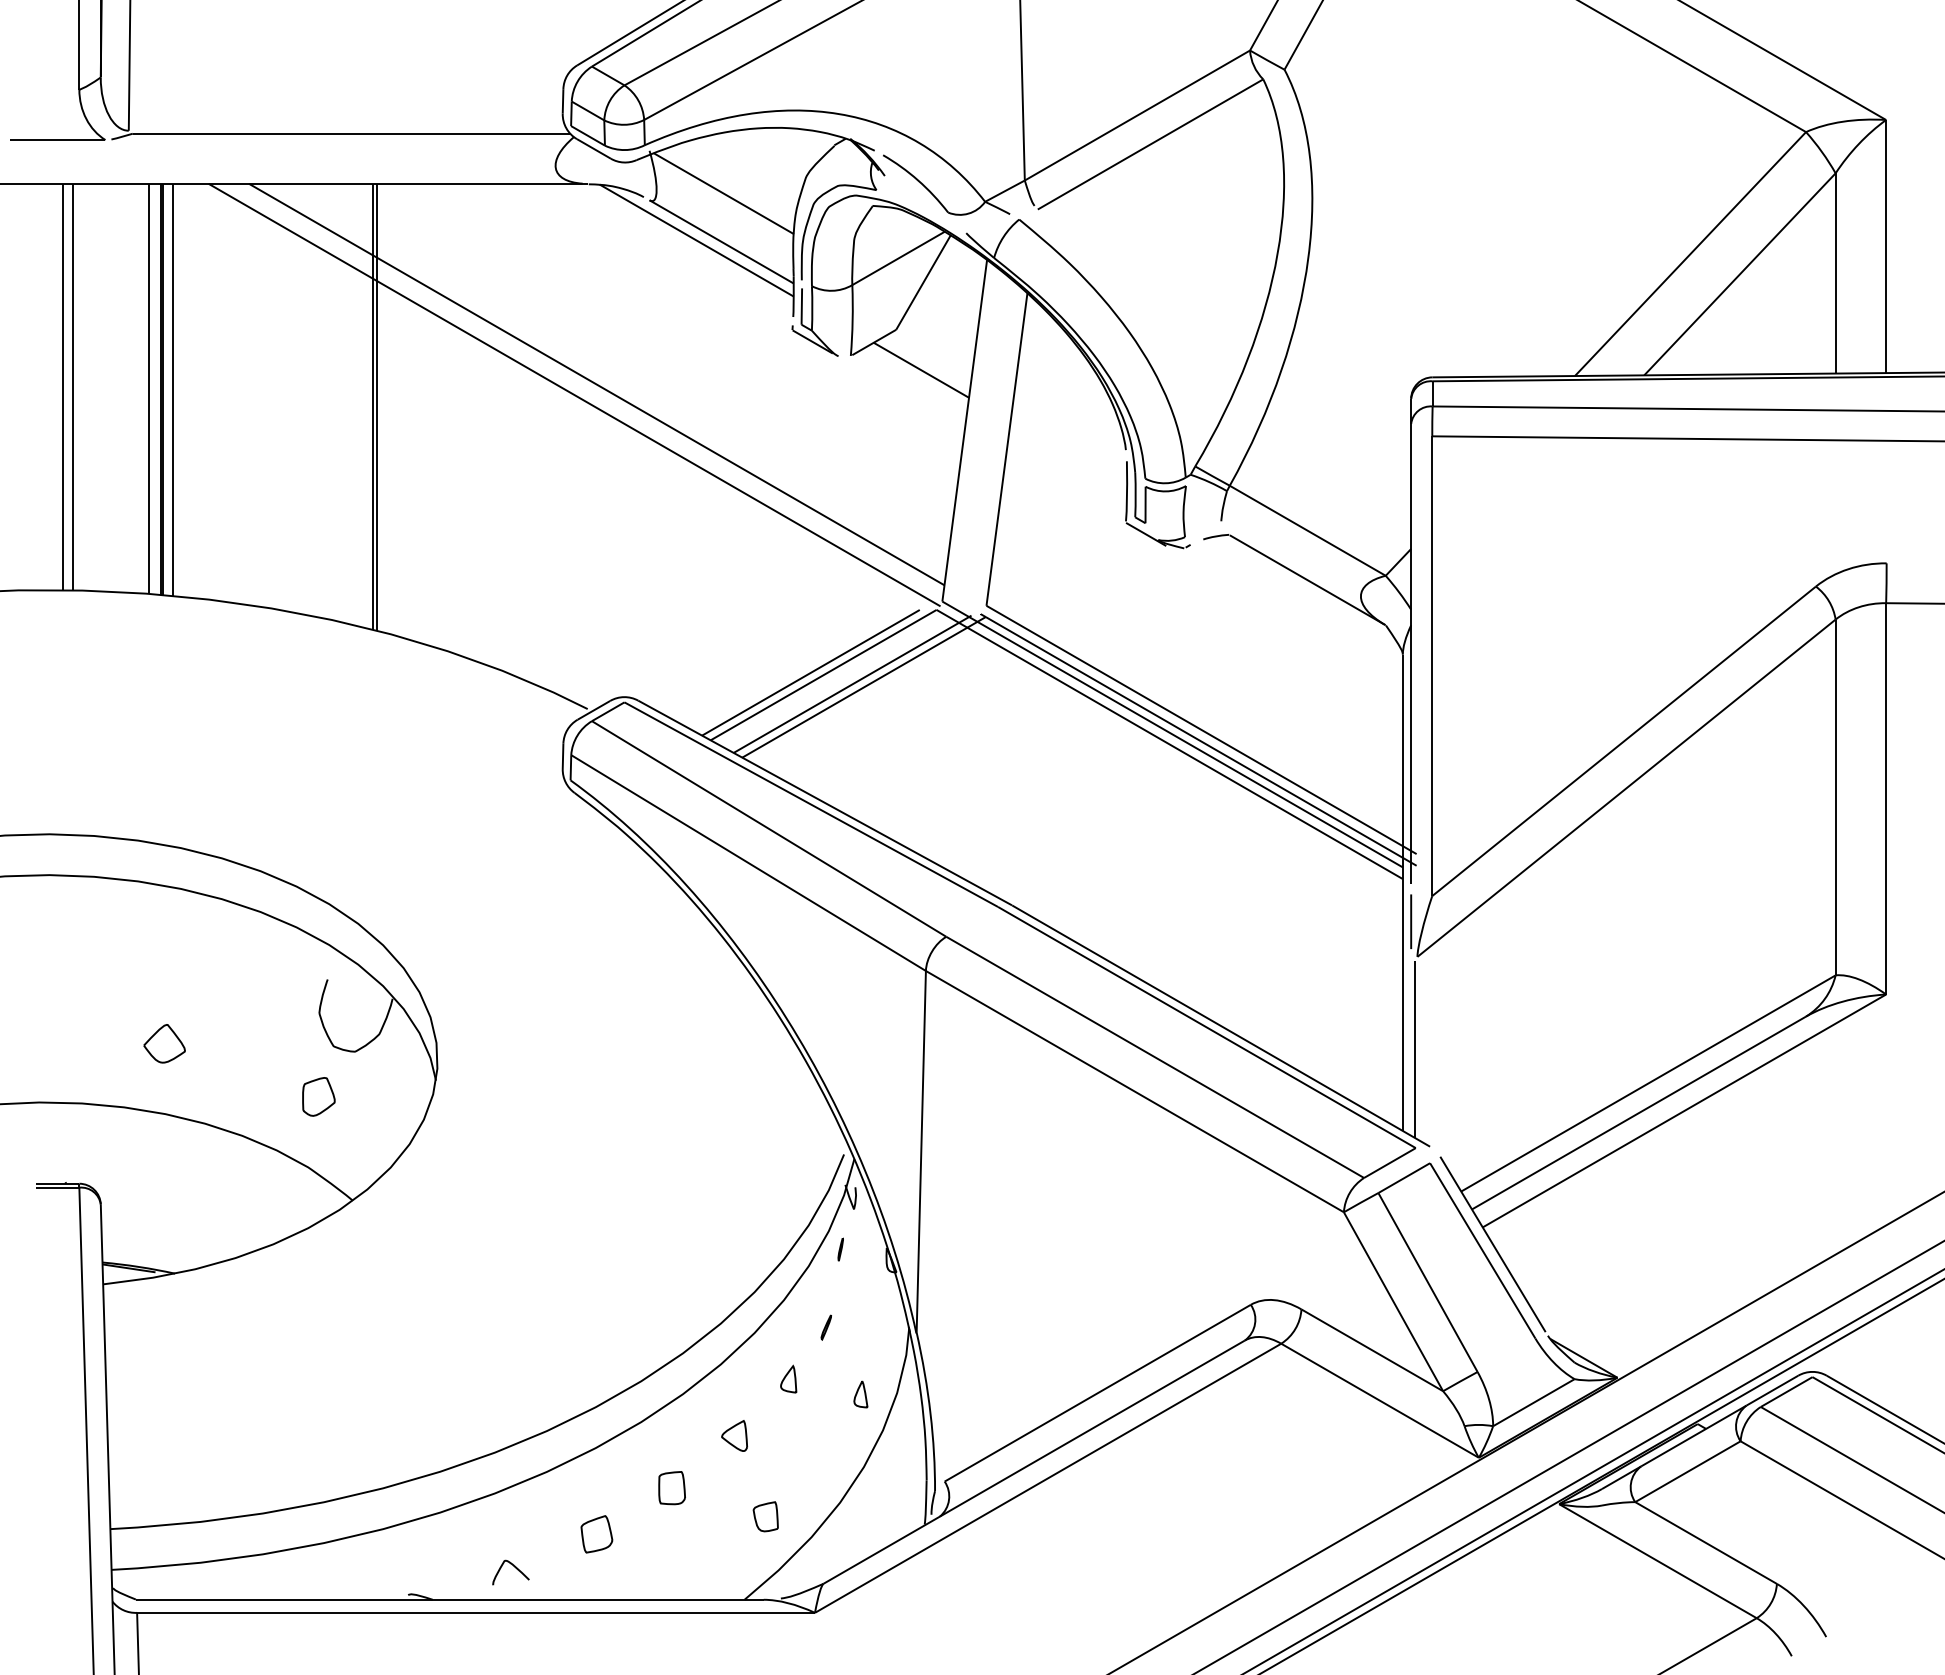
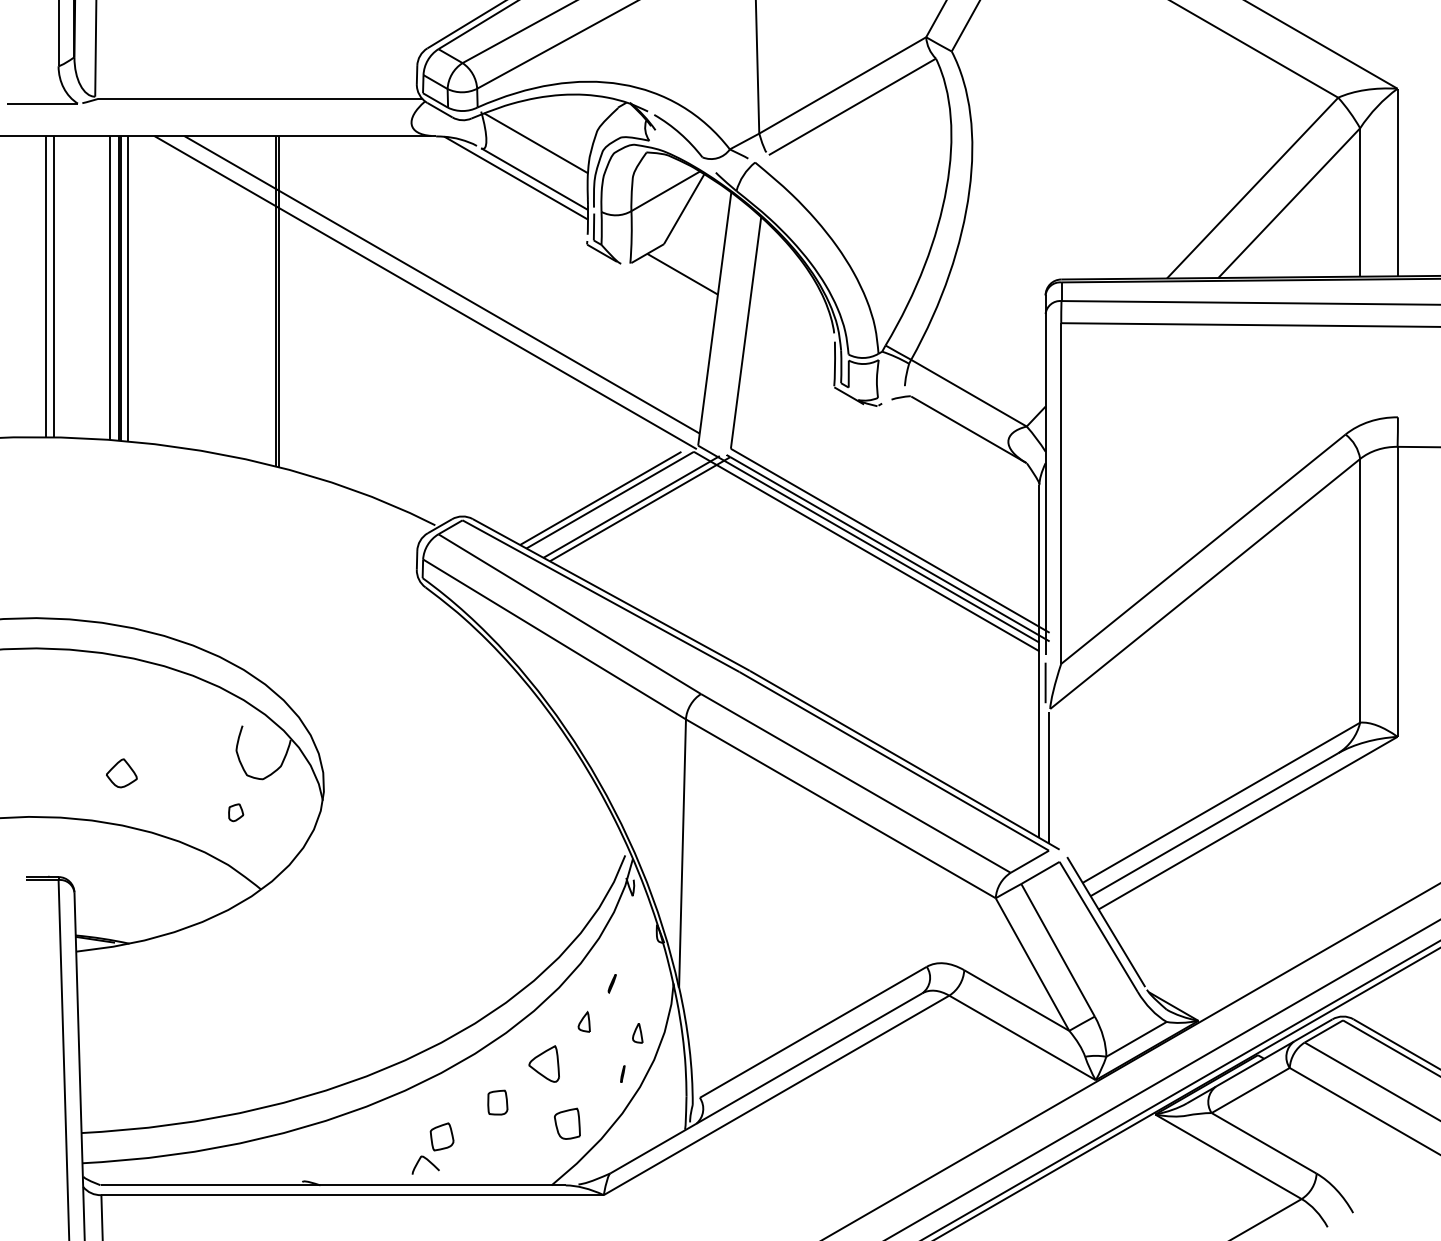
part: (318, 1096) -> (235, 812), size x0.6
line: (840, 1249) -> (622, 1074), moved
part: (734, 1435) -> (544, 1063), size x1.6
part: (765, 1516) -> (567, 1123), size x1.4
part: (514, 1567) -> (428, 1161), moved

